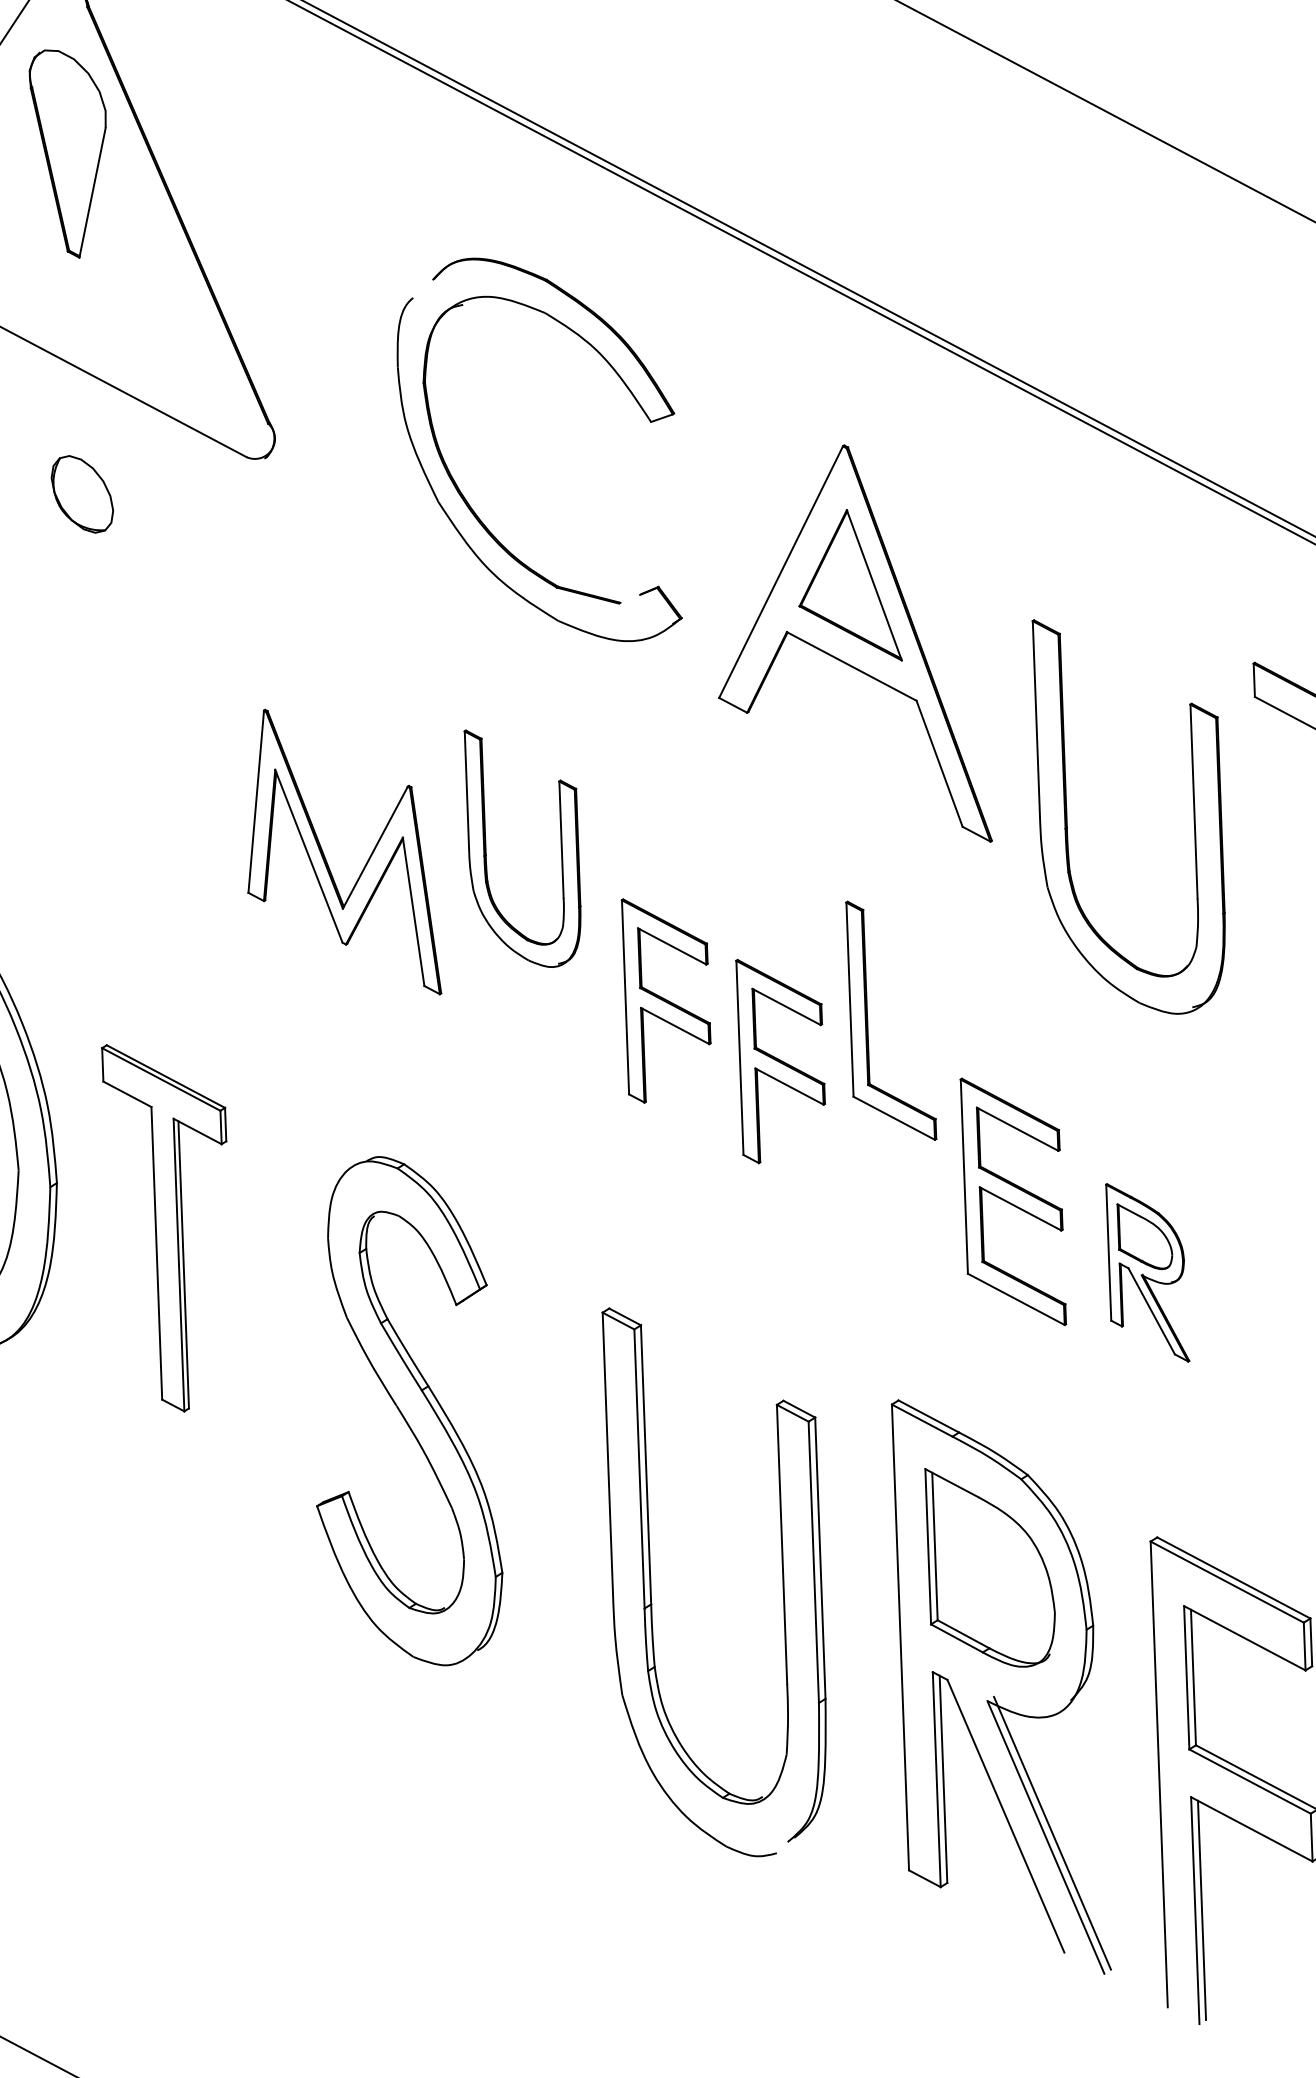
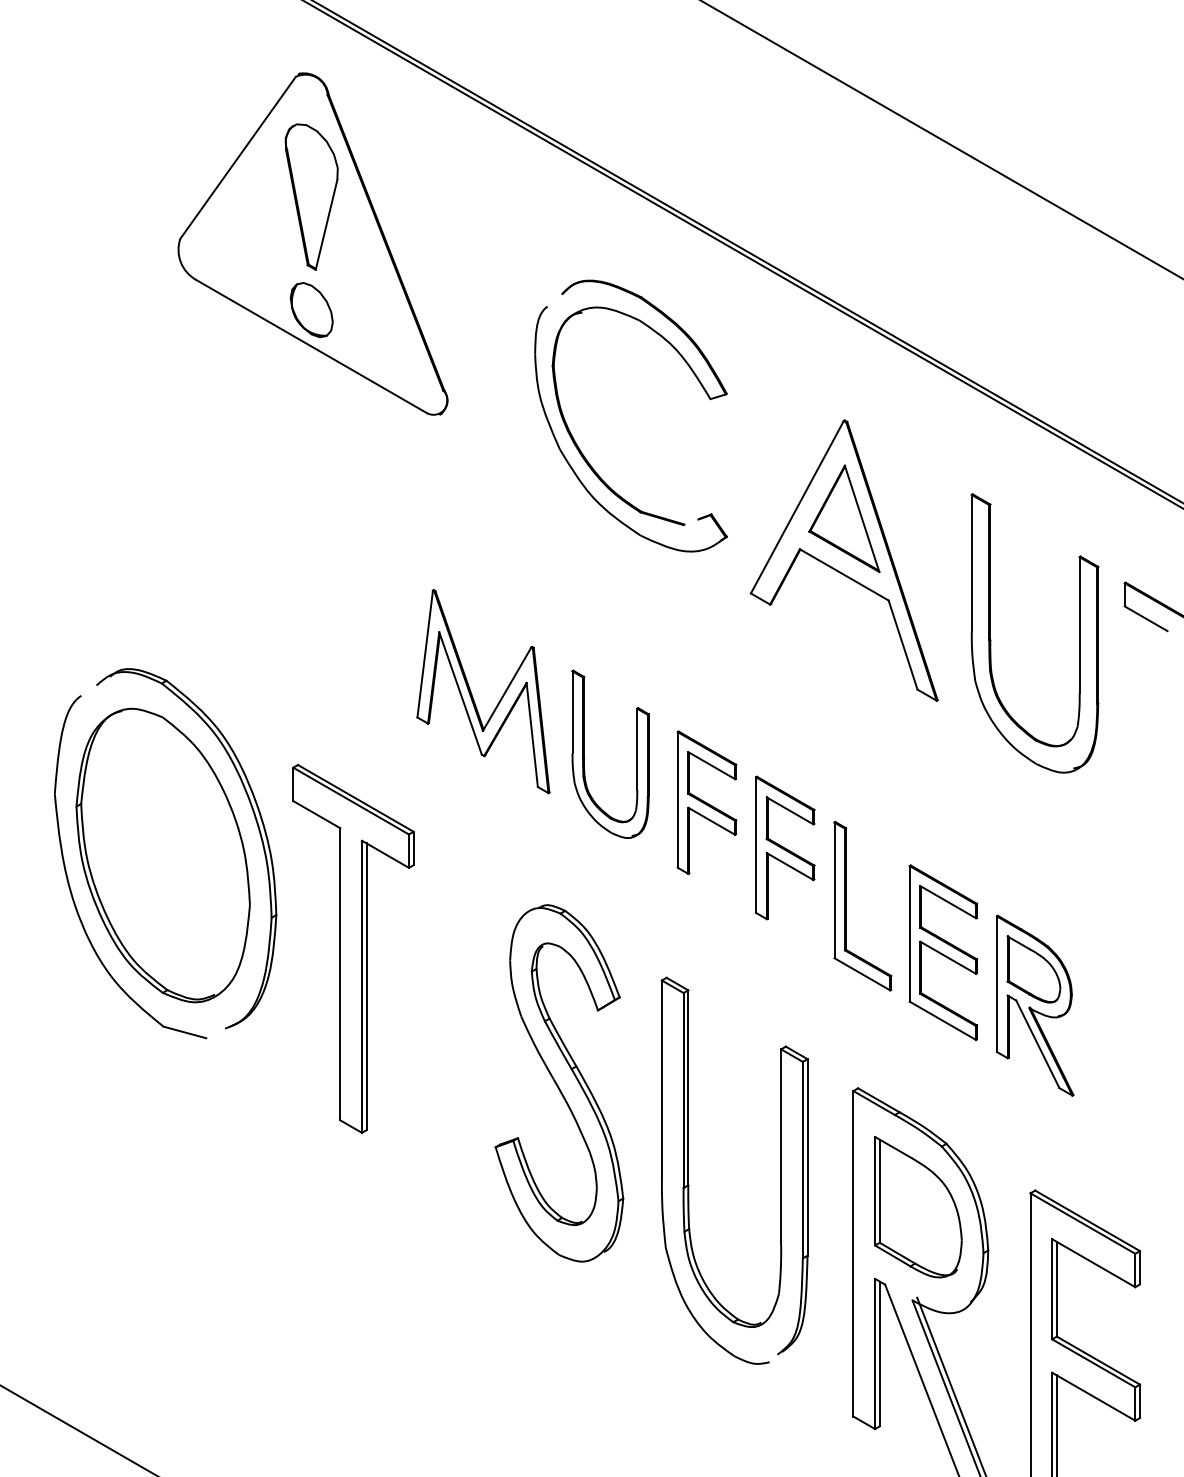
part: (82, 494) -> (311, 310), moved
part: (1068, 827) -> (991, 639), moved
part: (487, 855) -> (585, 758), moved
part: (867, 1020) -> (846, 905), moved
part: (169, 1226) -> (353, 948), size x1.43
part: (1147, 1272) -> (1035, 1005), size x1.43
part: (405, 1411) -> (559, 1083), moved
part: (650, 1583) -> (688, 1170), moved

